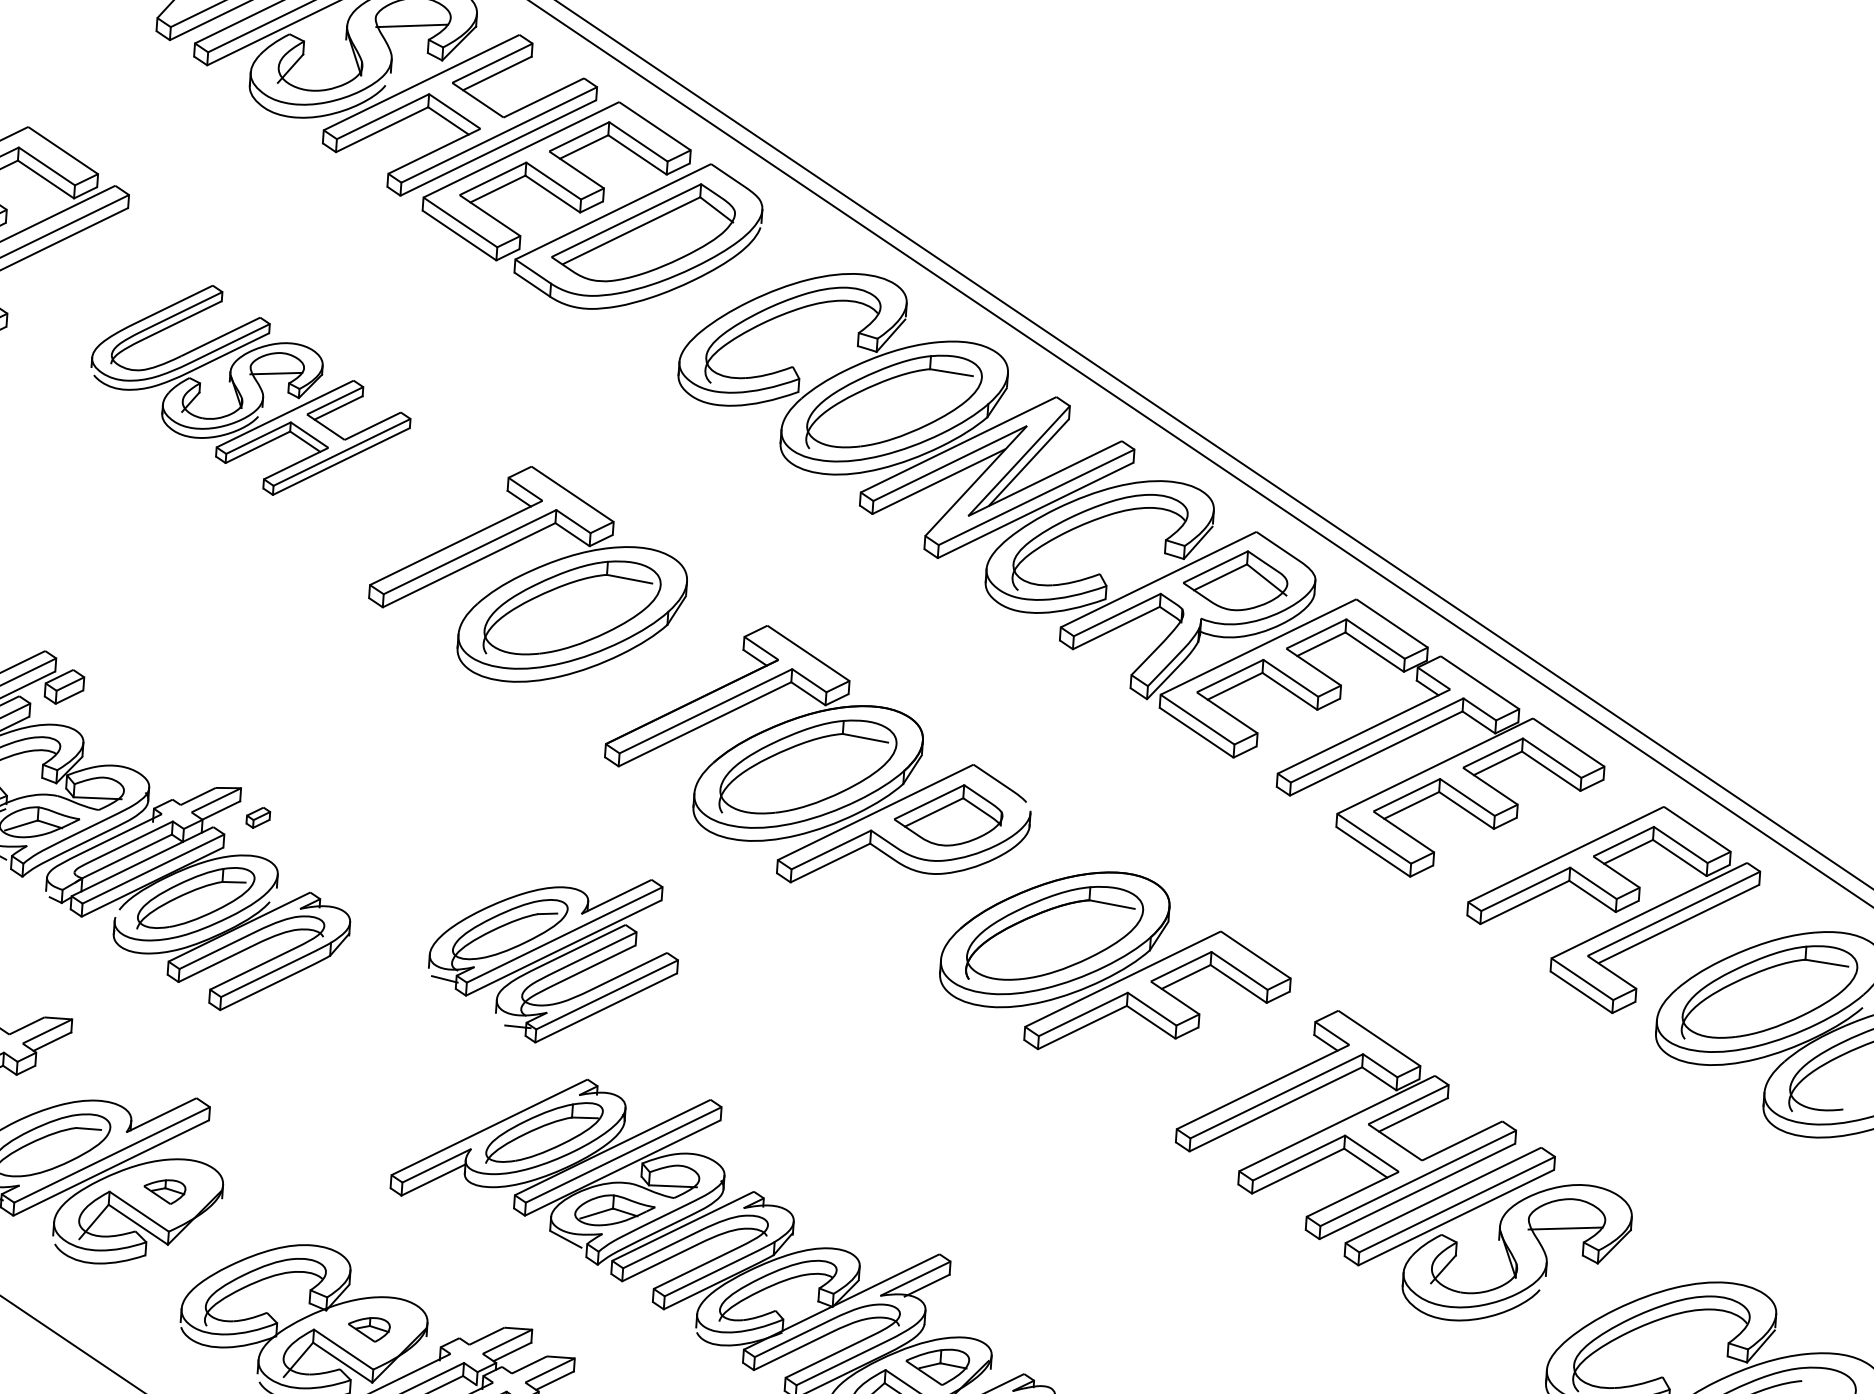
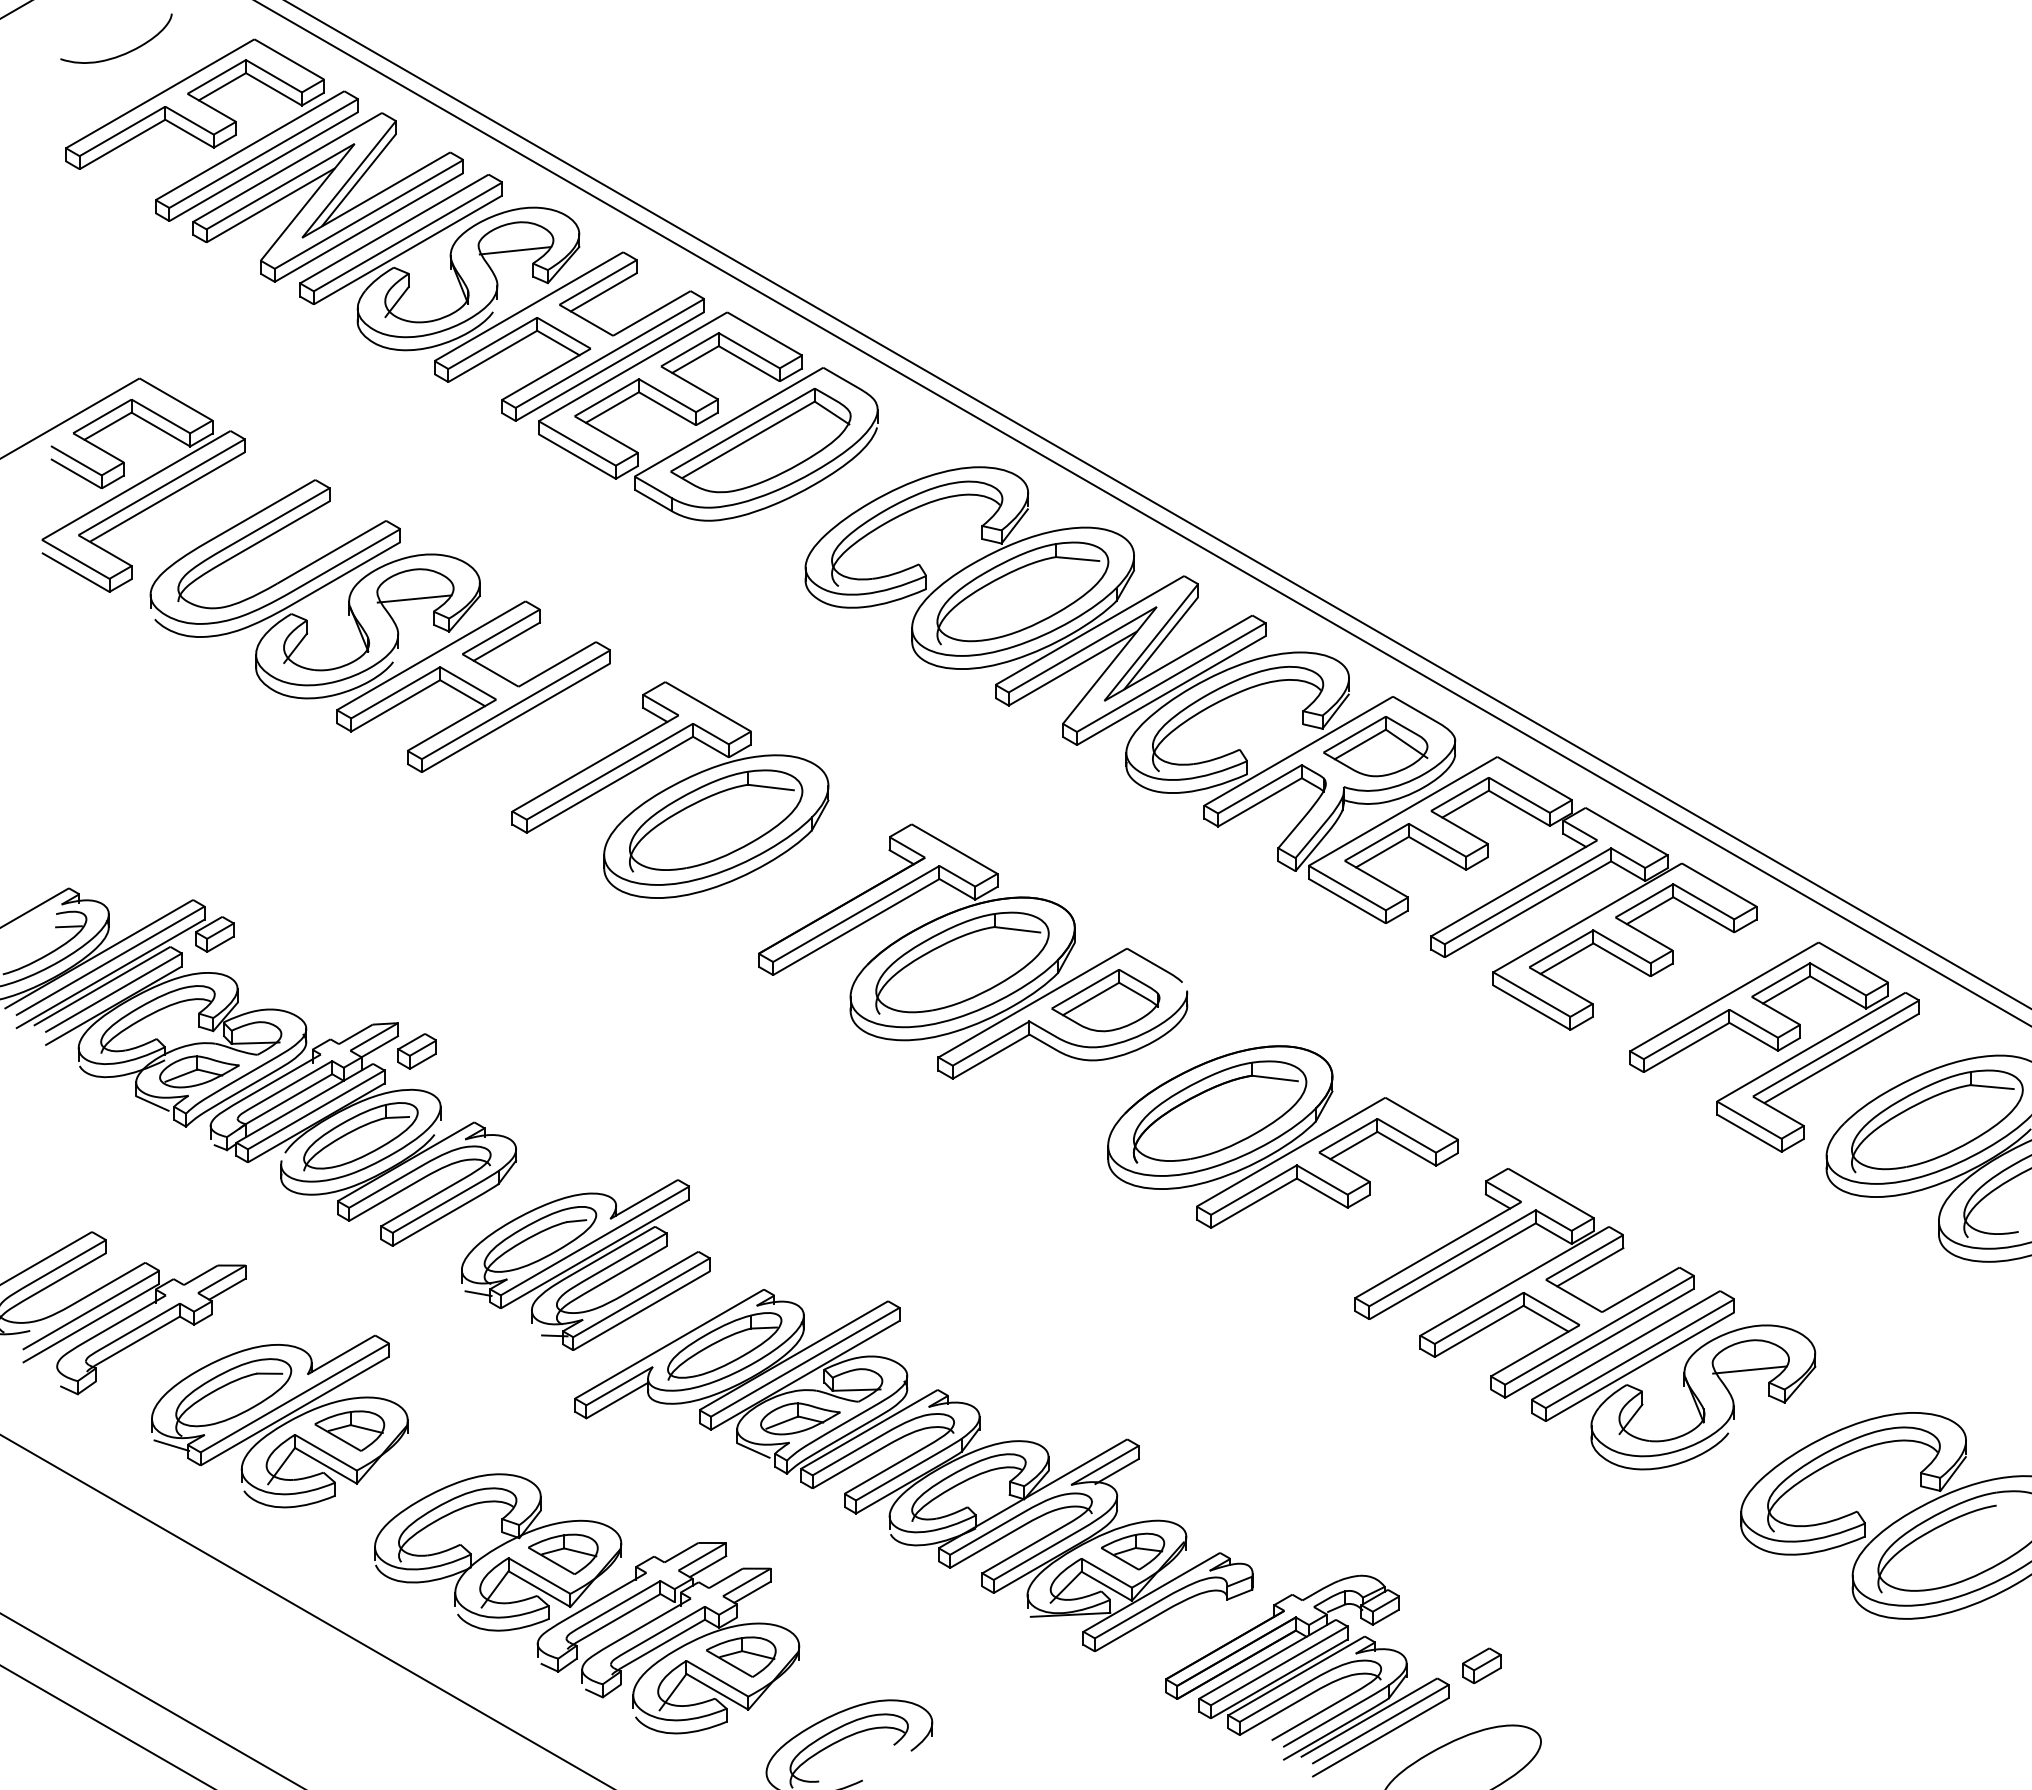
part: (250, 390) -> (379, 625), size x1.43
part: (257, 817) -> (416, 1051), size x1.67
part: (553, 957) -> (585, 1264), moved
part: (164, 1191) -> (349, 1430), size x1.67
part: (369, 1328) -> (563, 1553), size x1.67

